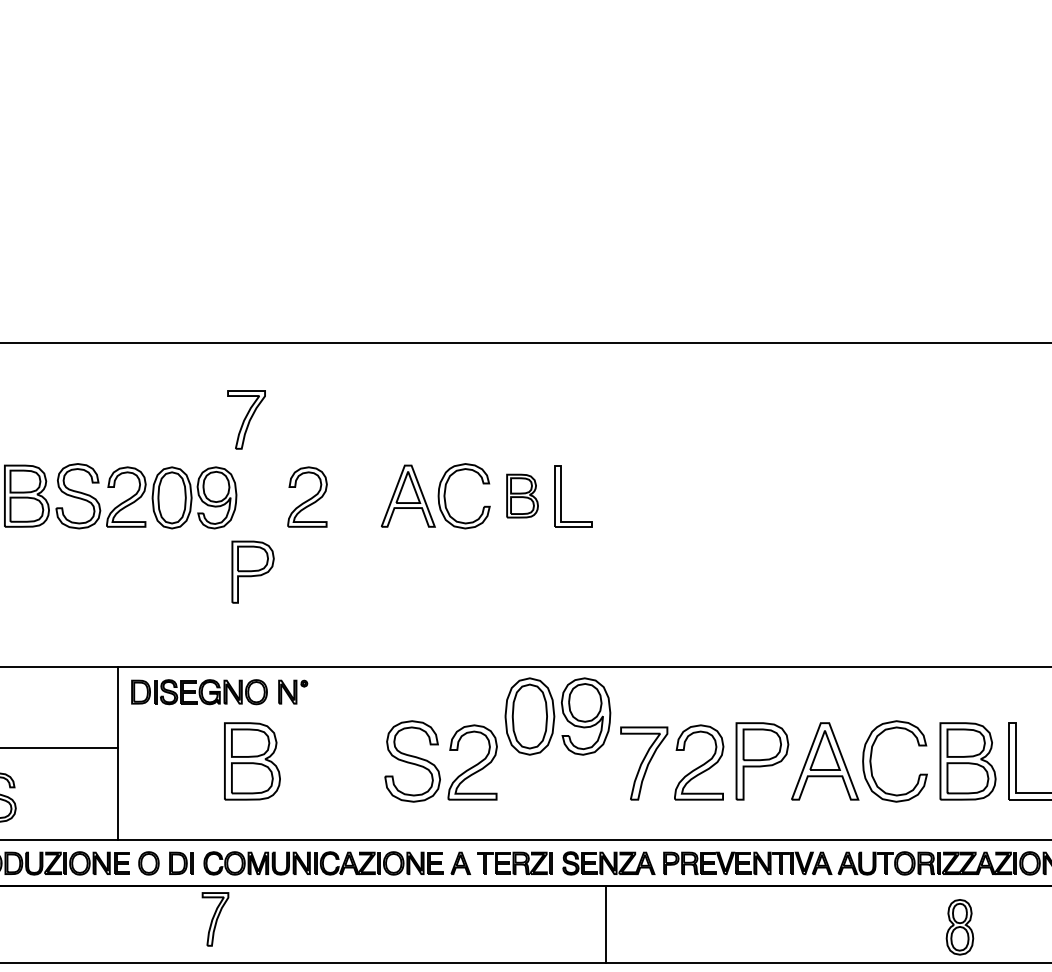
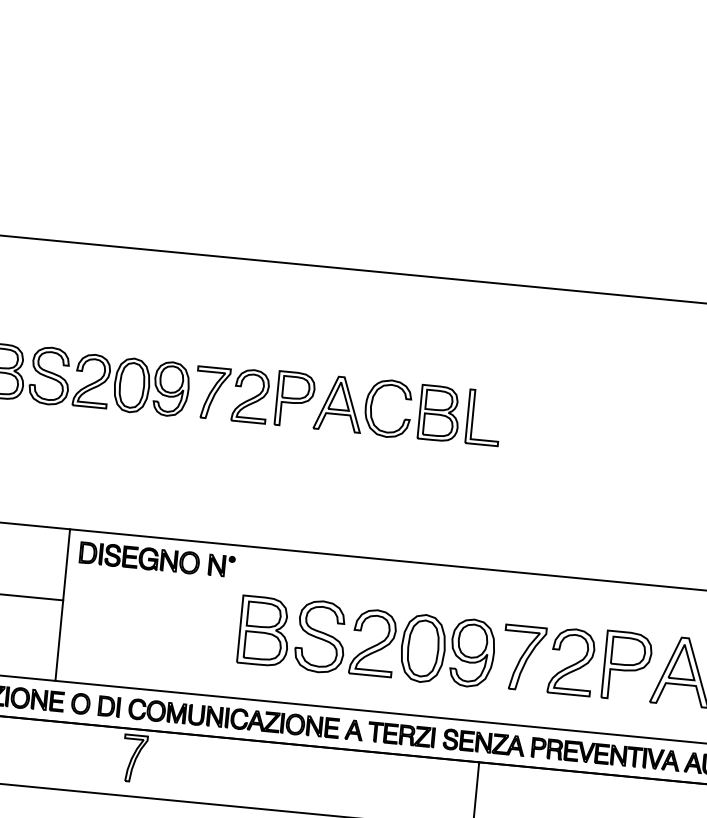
part: (246, 419) -> (212, 392), moved
part: (522, 495) -> (439, 412), size x1.43
part: (252, 571) -> (294, 398), moved
part: (557, 716) -> (447, 650), moved
part: (252, 761) -> (264, 631), moved

